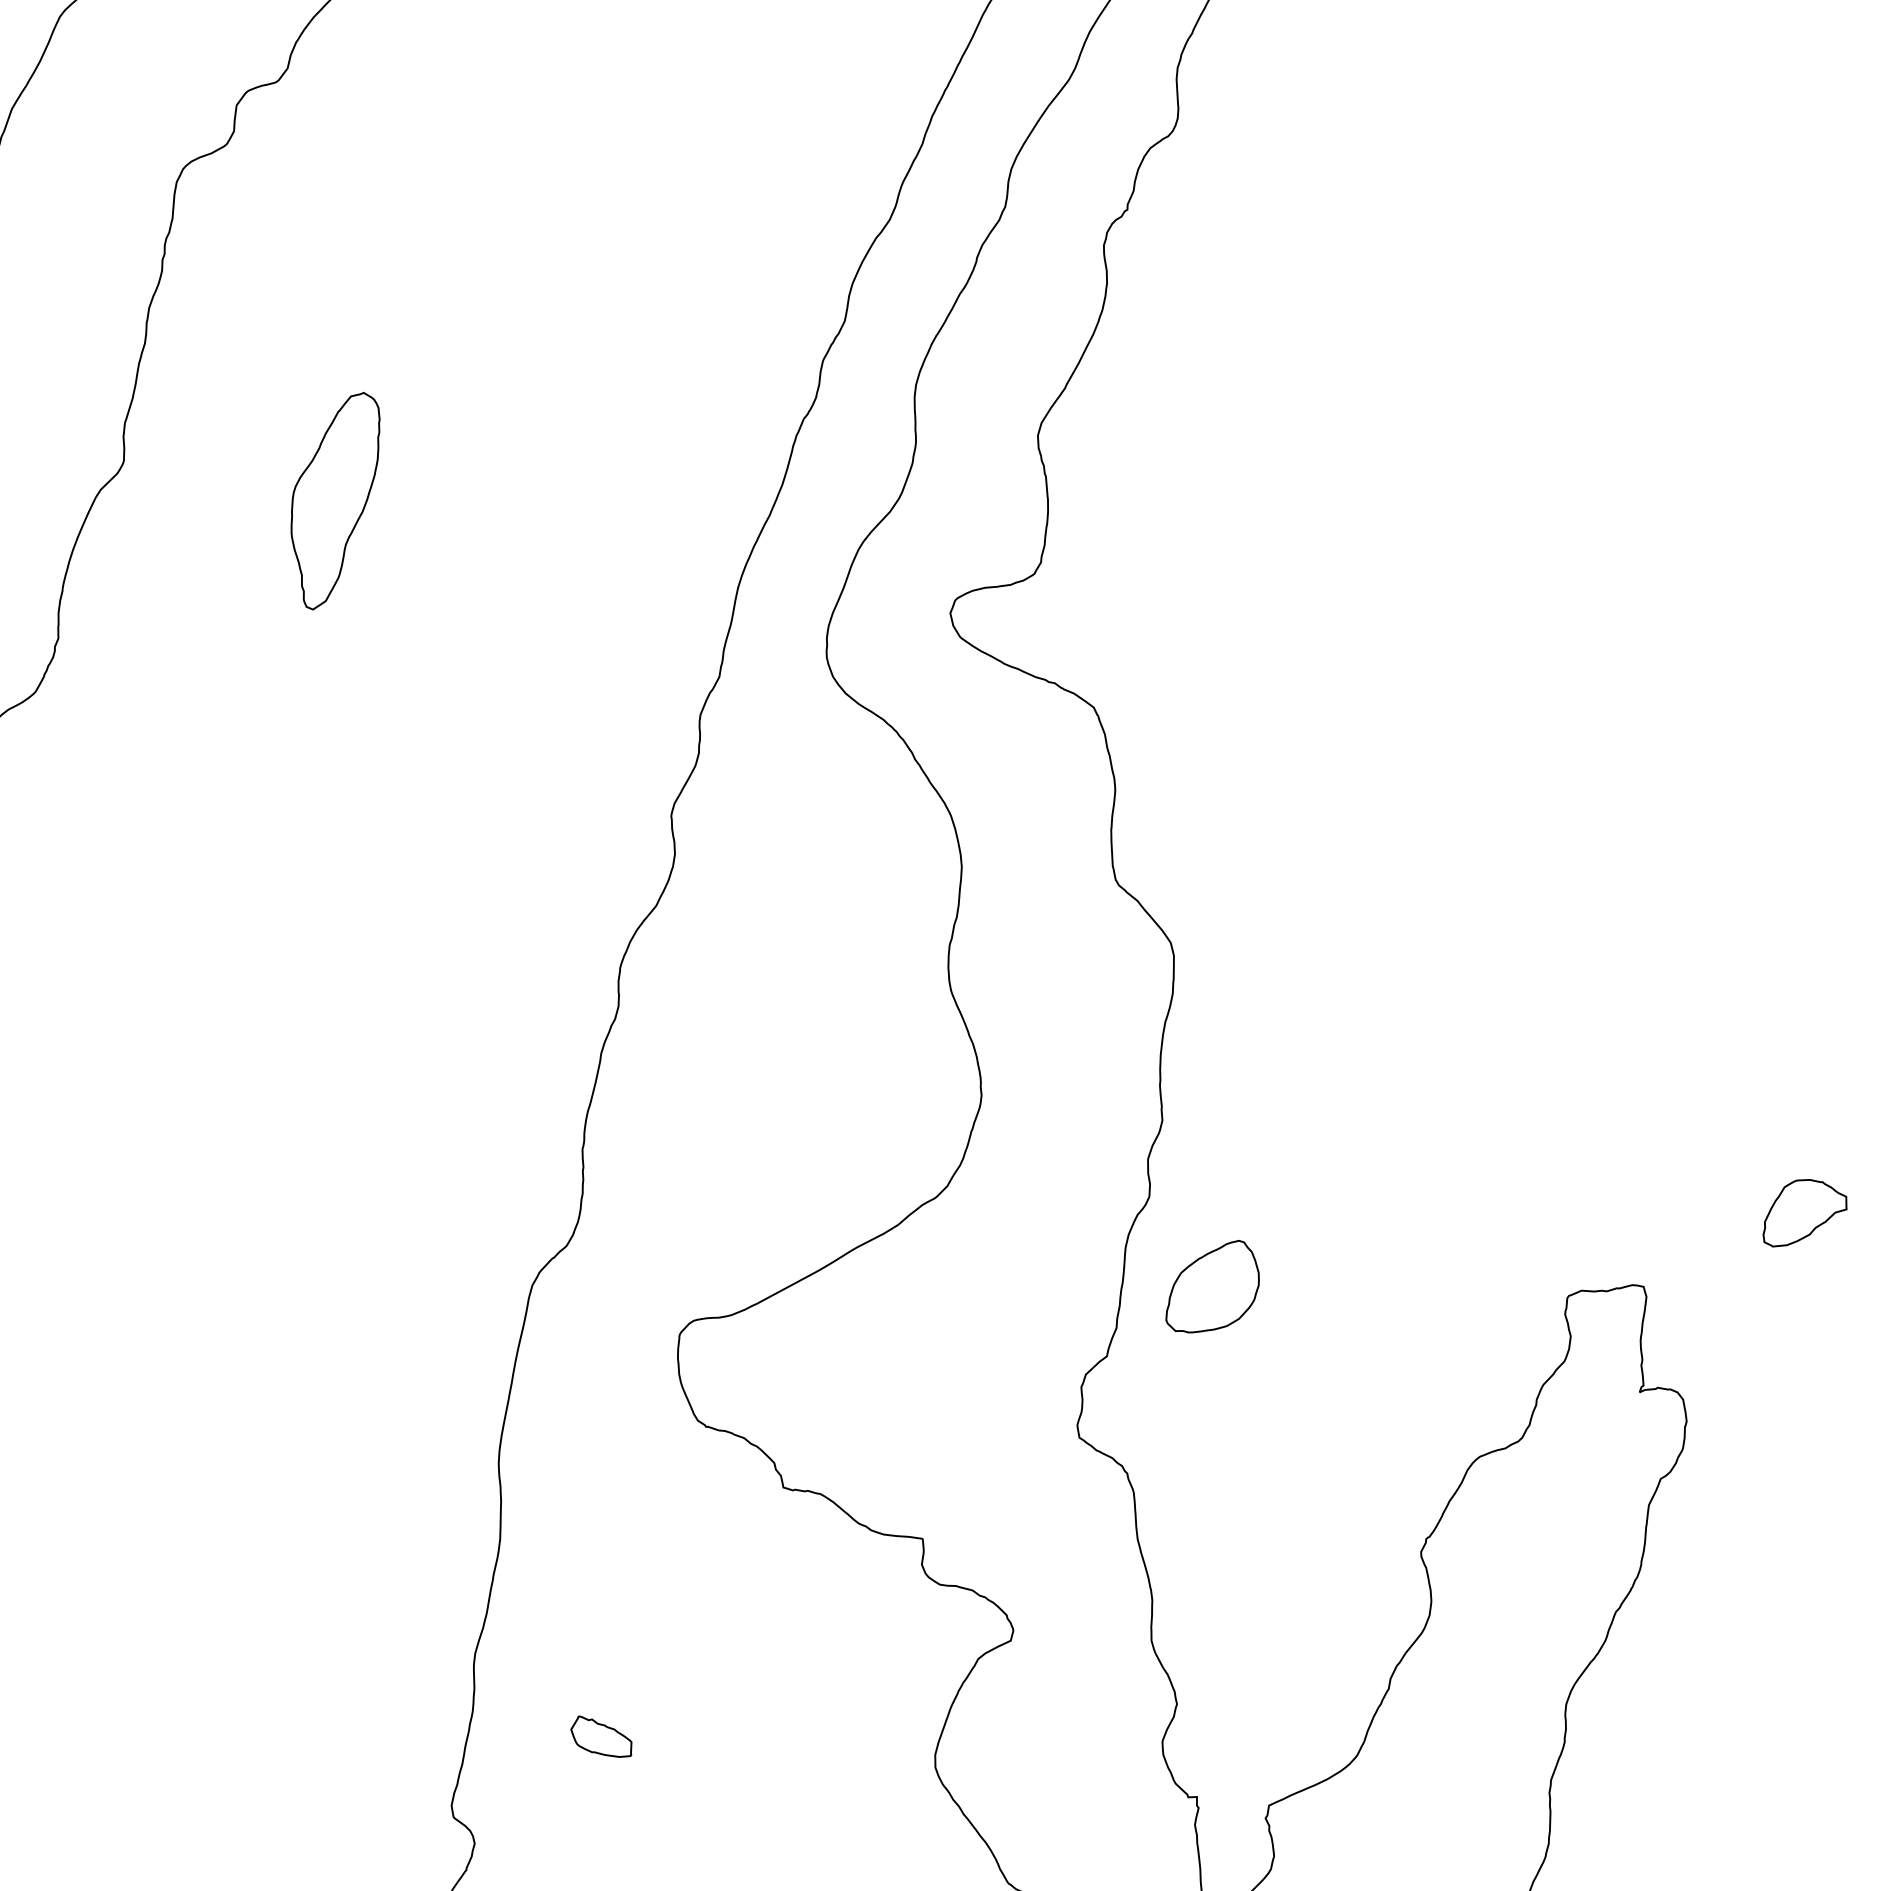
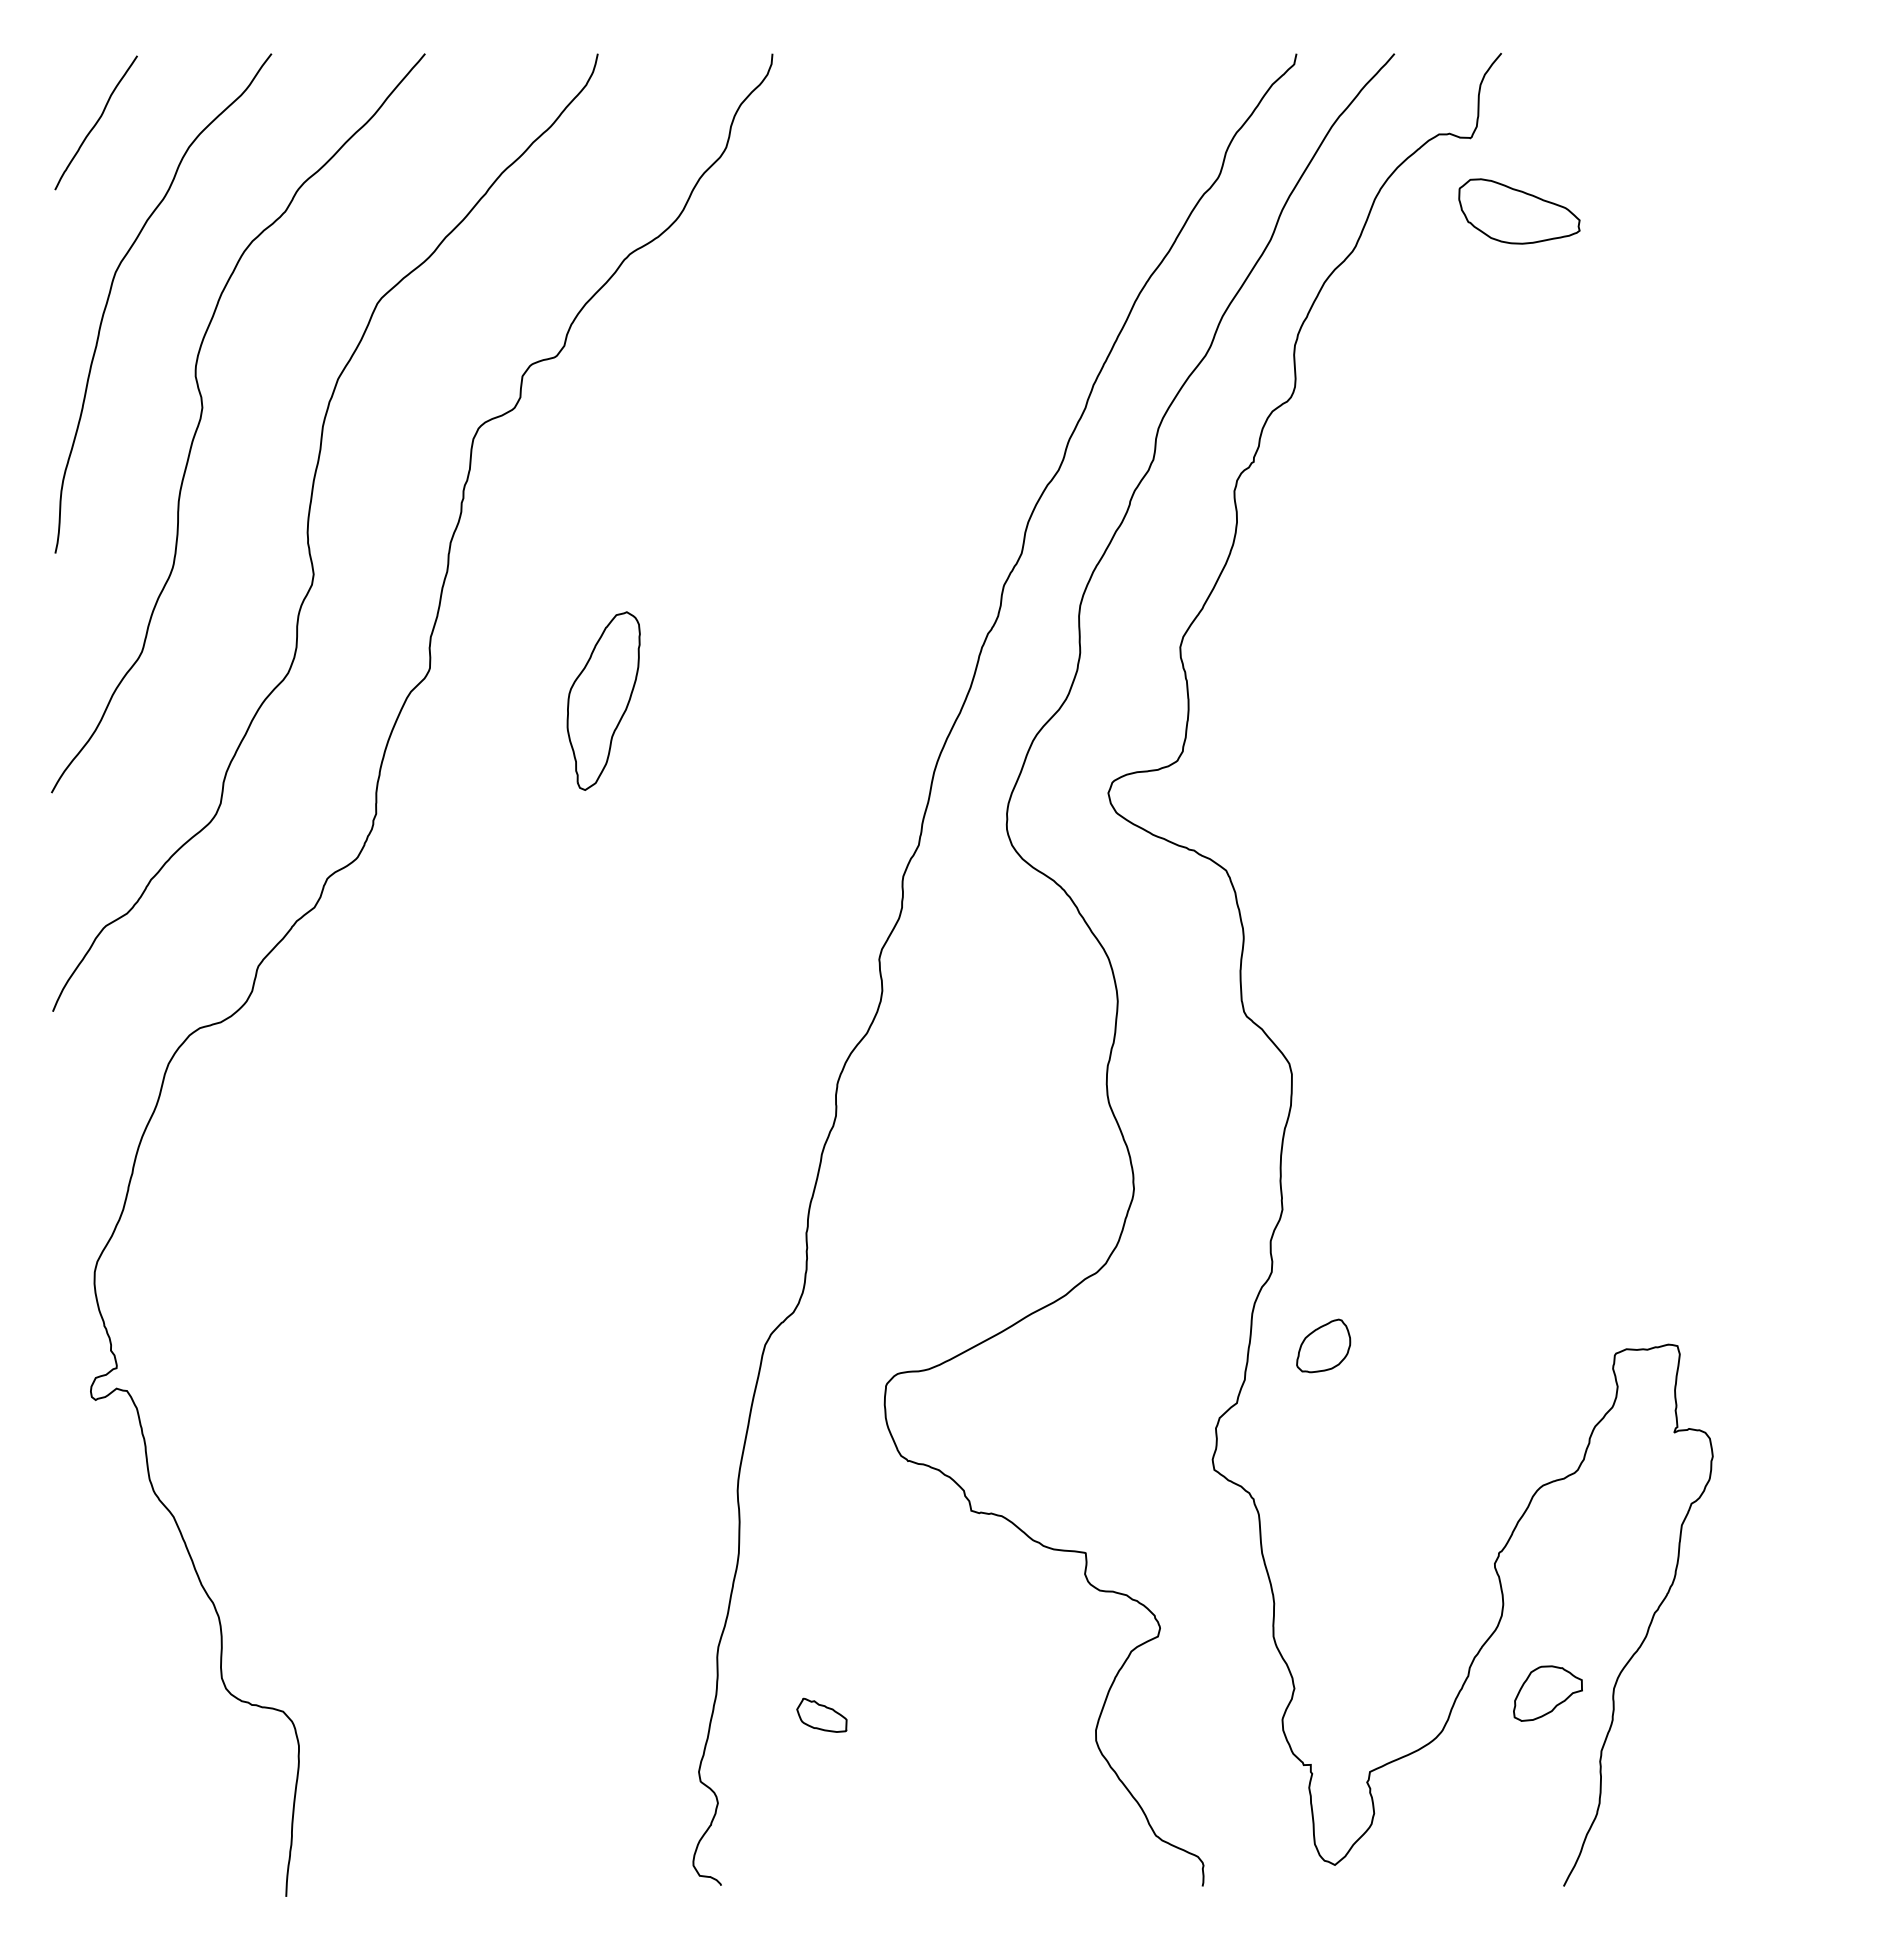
part: (1804, 1213) -> (1547, 1693), moved
part: (1212, 1286) -> (1323, 1345), size x0.7

